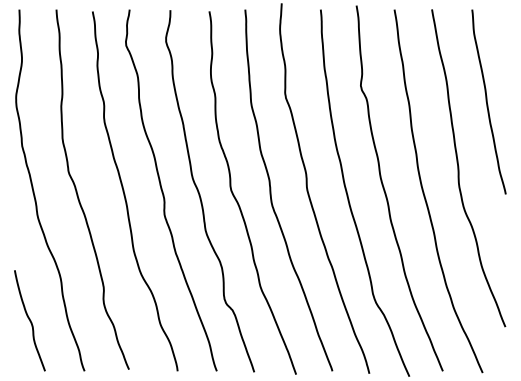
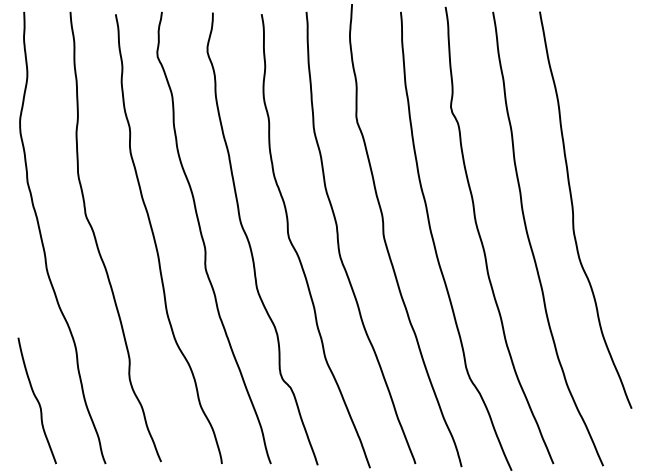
curve: (487, 101) -> (609, 126), removed

